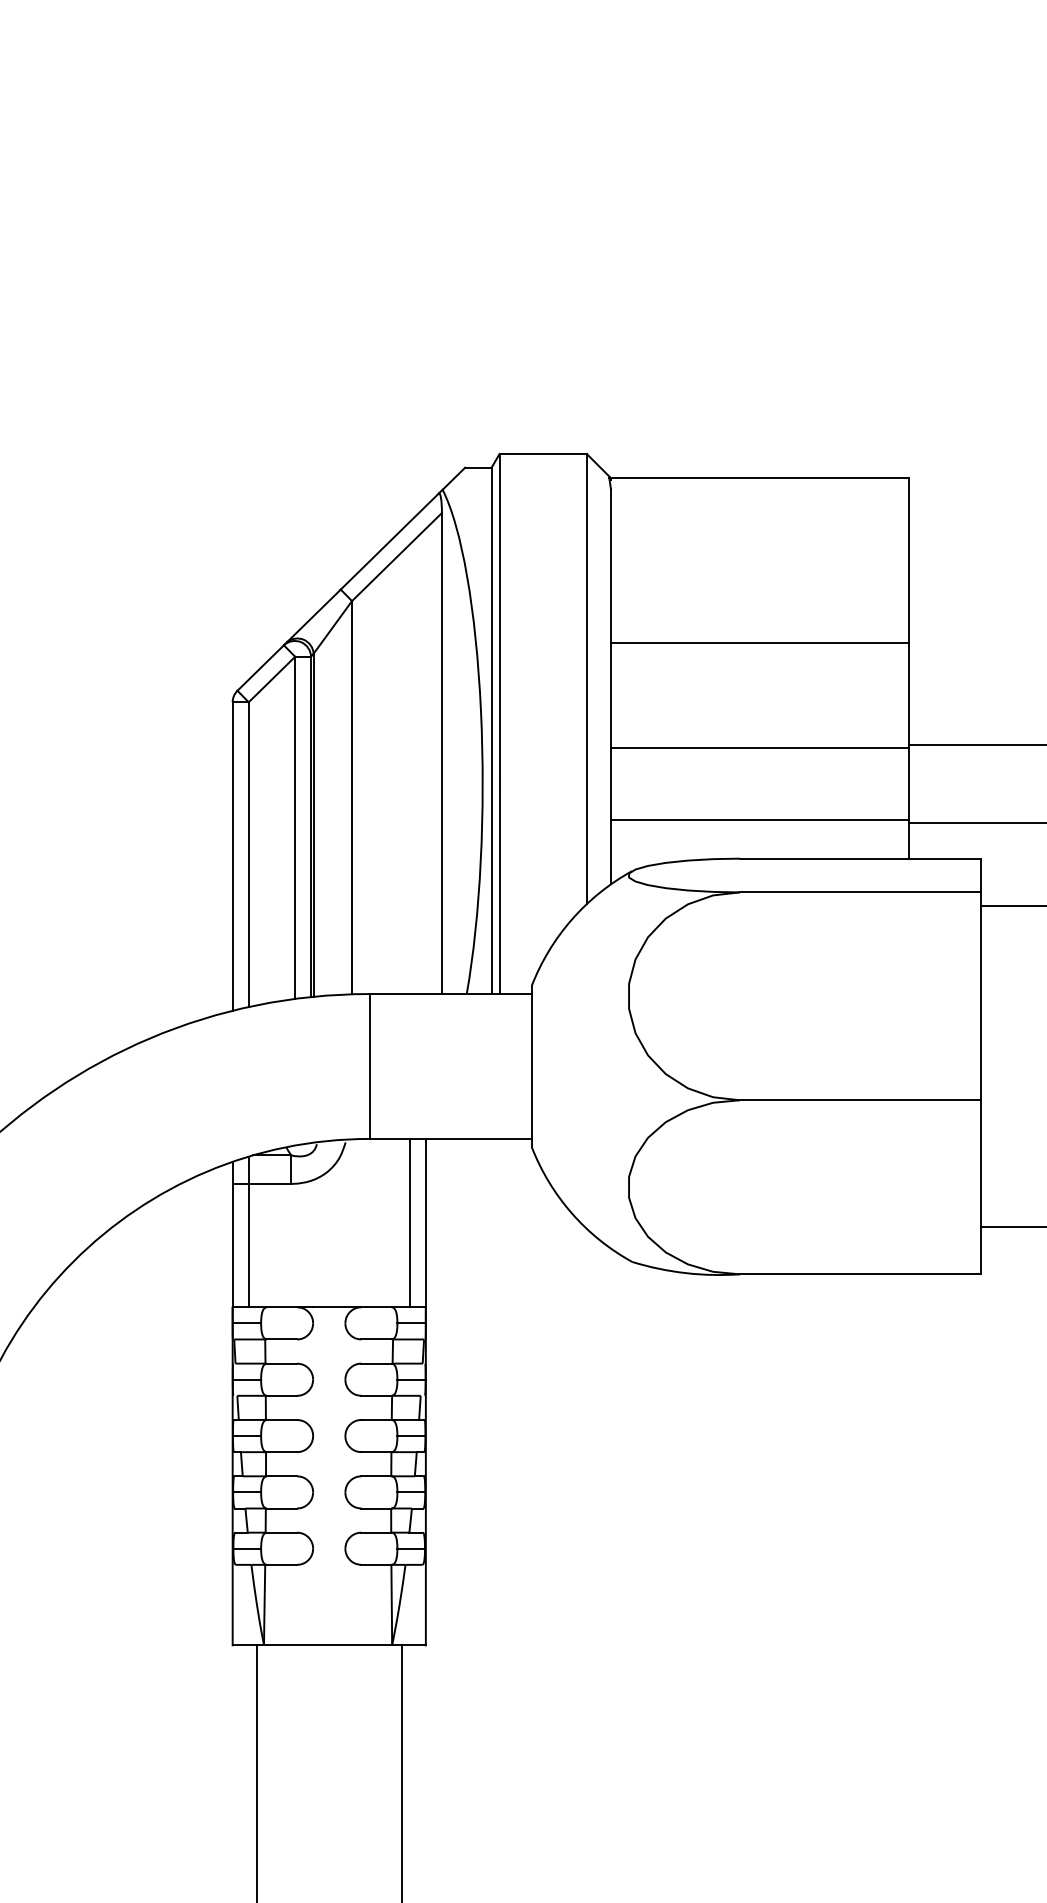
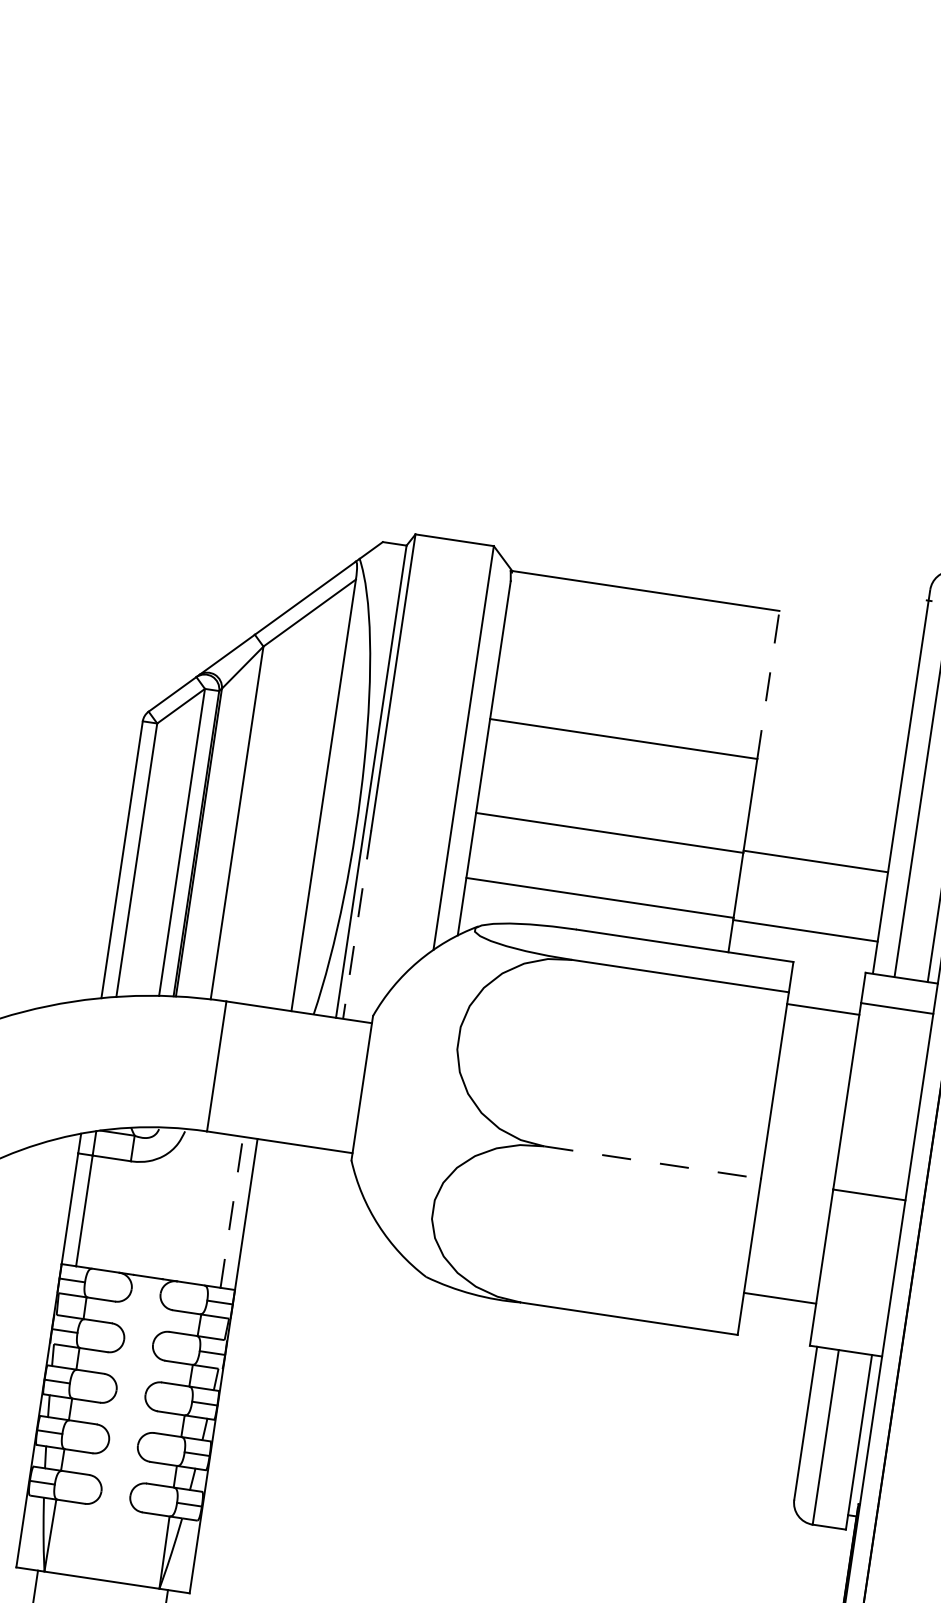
line: (908, 560) -> (768, 684), solid -> dashed
line: (499, 889) -> (357, 925), solid -> dashed
line: (860, 1100) -> (652, 1162), solid -> dashed
line: (409, 1222) -> (231, 1211), solid -> dashed

